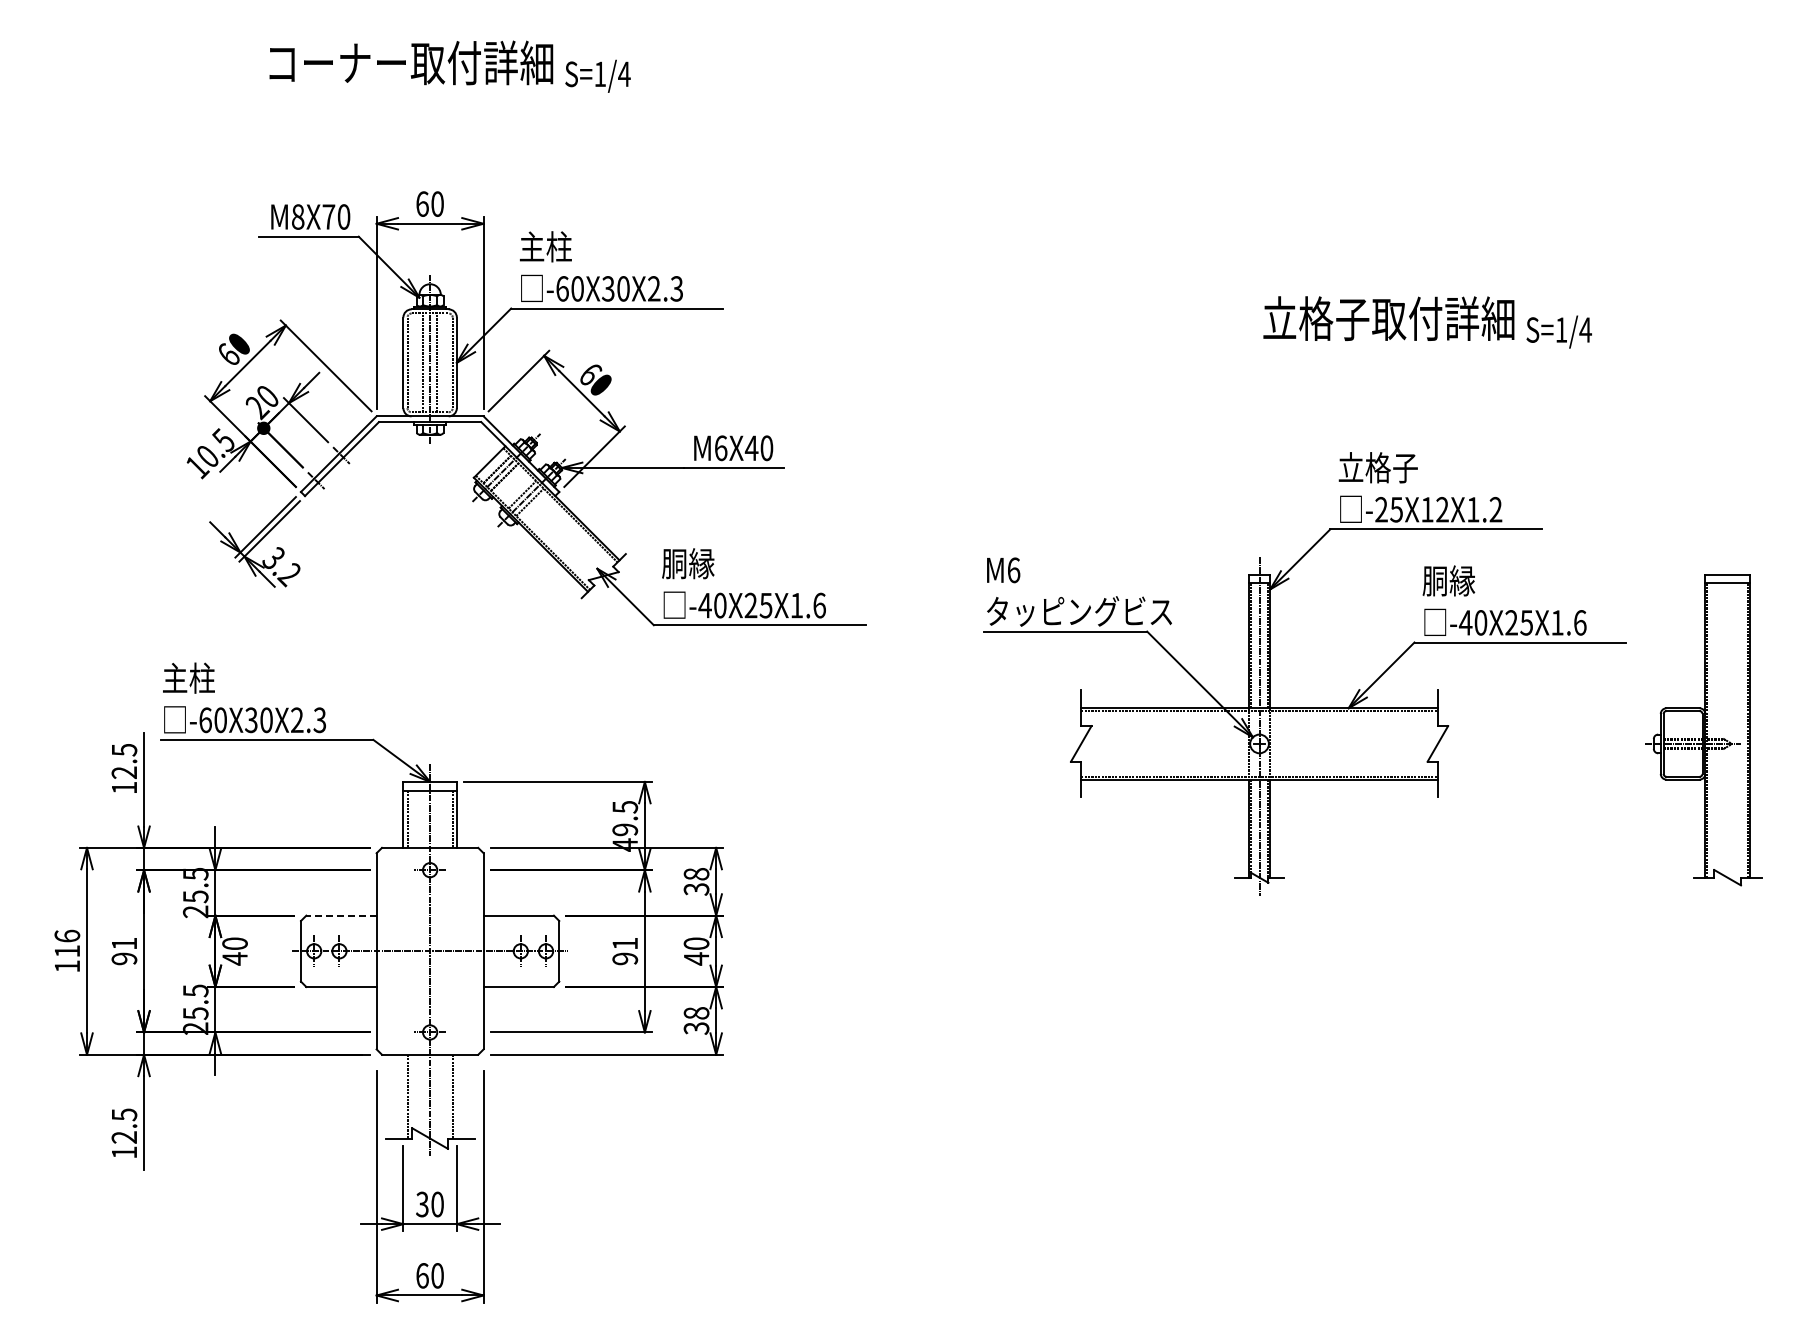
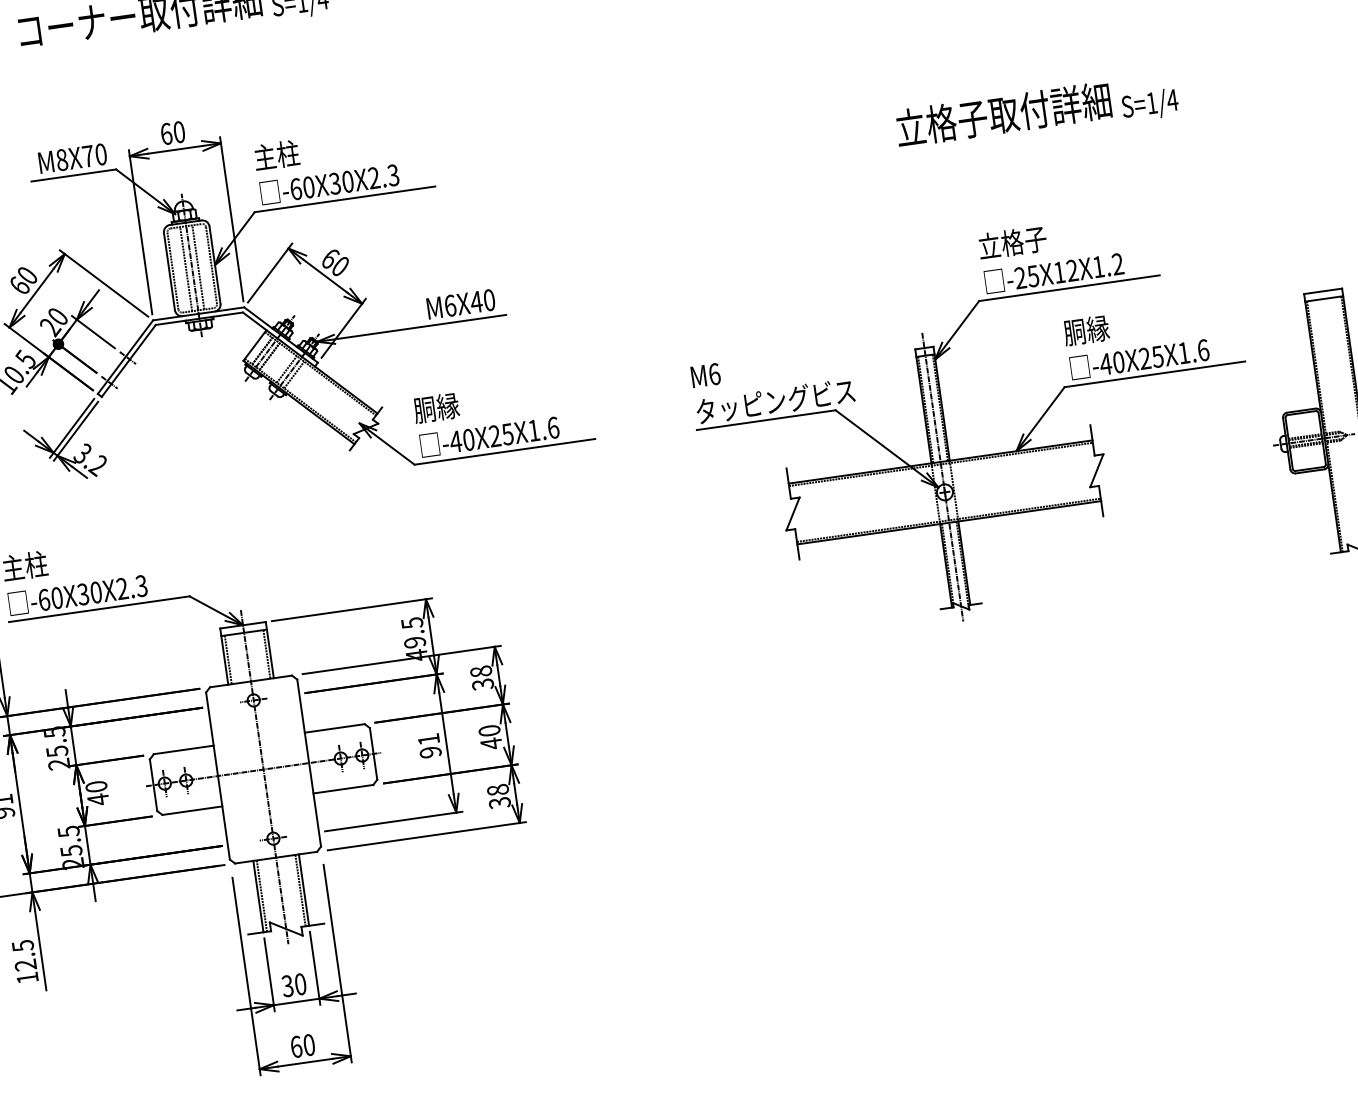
line: (341, 915) -> (183, 749), dashed -> solid
line: (403, 1096) -> (258, 896), added
line: (456, 1096) -> (303, 890), added

